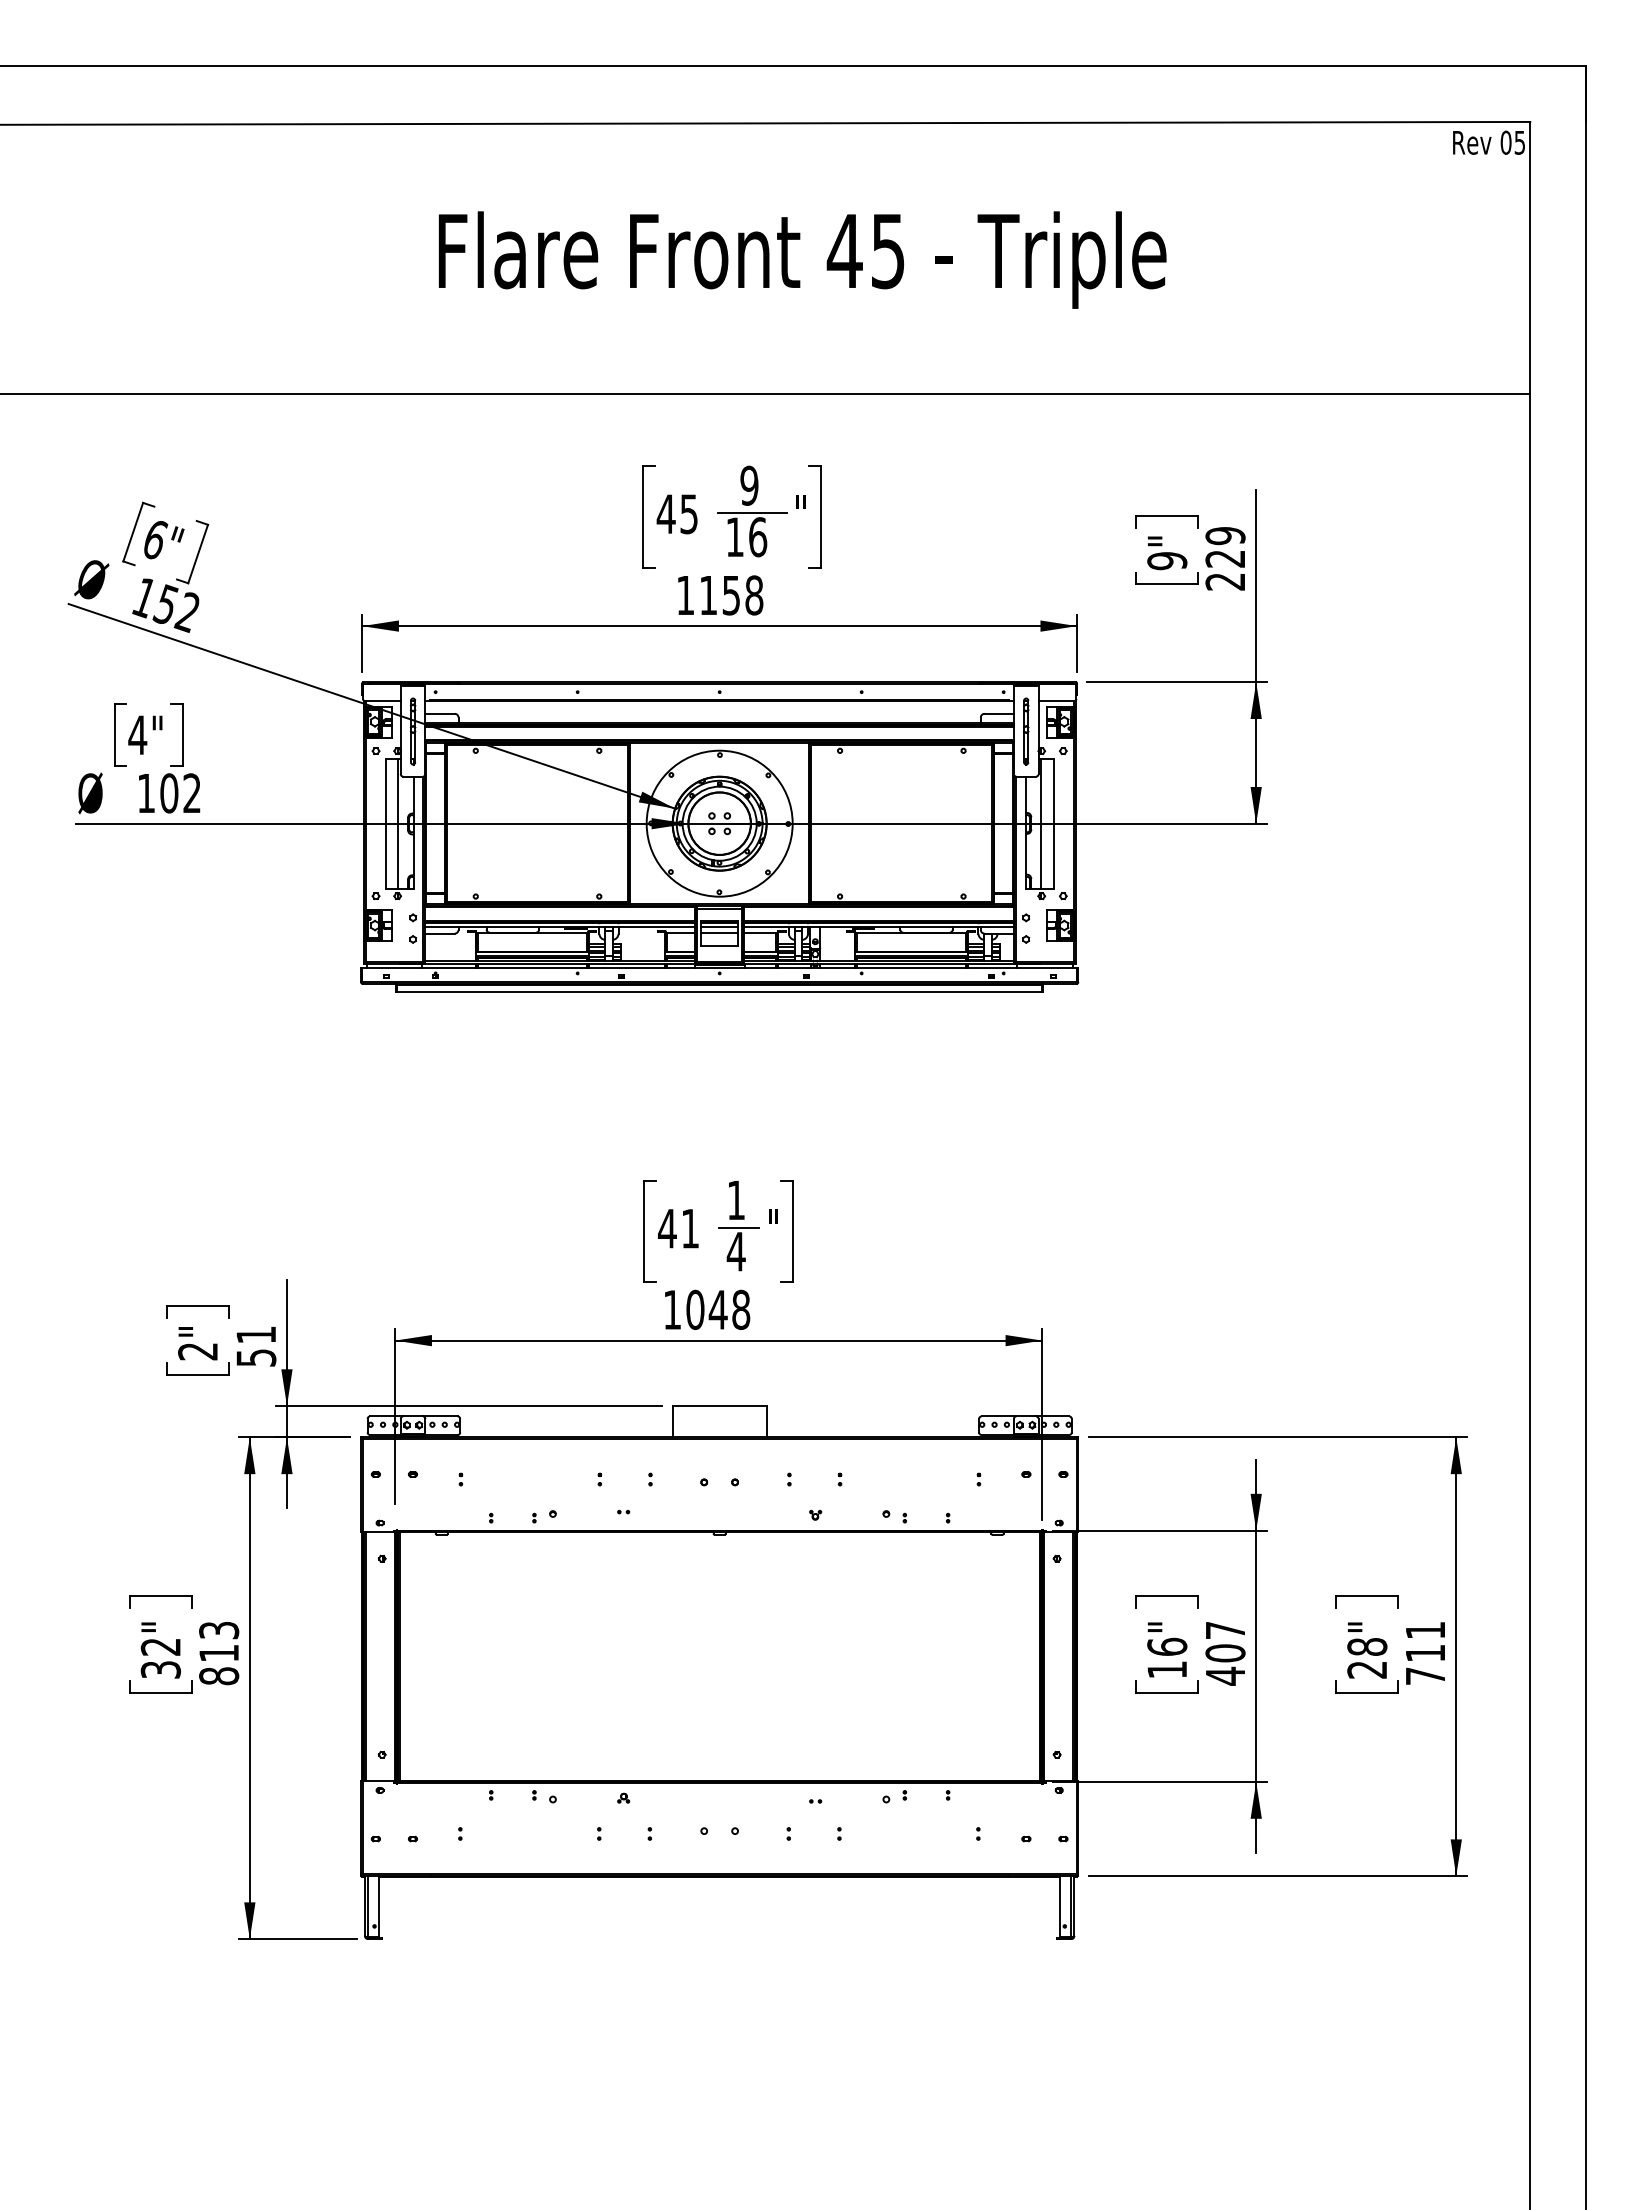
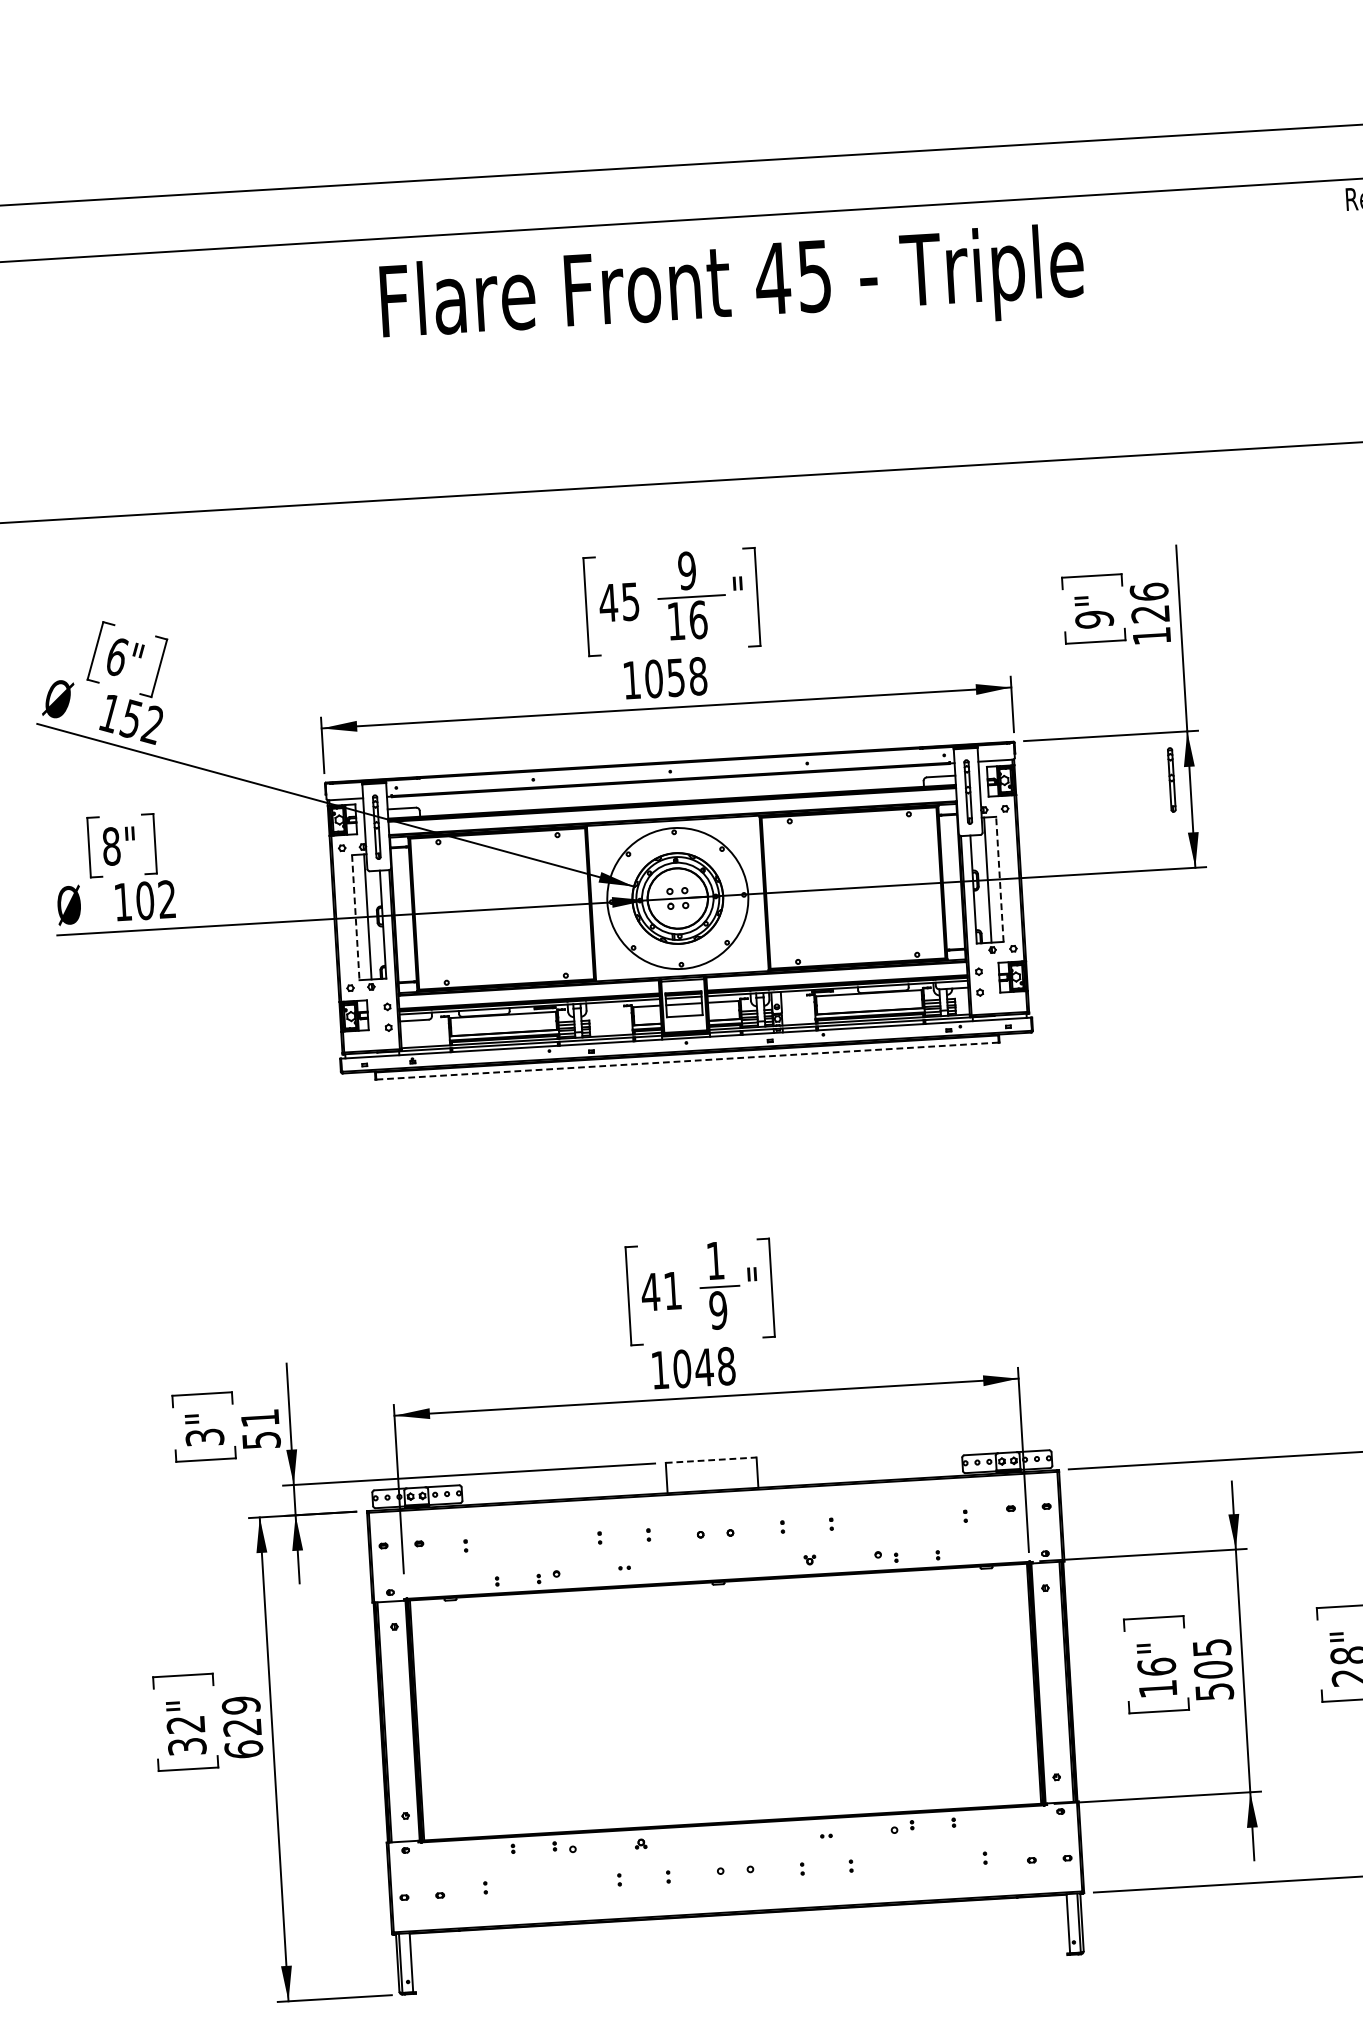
text: (802, 259) -> (732, 289), moved
text: (1225, 558) -> (1150, 613), 229 -> 126
text: (708, 595) -> (653, 679), 1158 -> 1058
part: (1237, 731) -> (1172, 779), added
text: (137, 735) -> (111, 846), 4" -> 8"
line: (385, 823) -> (355, 917), solid -> dashed
line: (1053, 823) -> (999, 879), solid -> dashed
line: (719, 992) -> (687, 1061), solid -> dashed
text: (735, 1251) -> (717, 1310), 4 -> 9
text: (198, 1351) -> (205, 1437), 2" -> 3"
line: (720, 1406) -> (712, 1460), solid -> dashed
text: (219, 1653) -> (242, 1727), 813 -> 629
text: (1225, 1653) -> (1213, 1669), 407 -> 505

